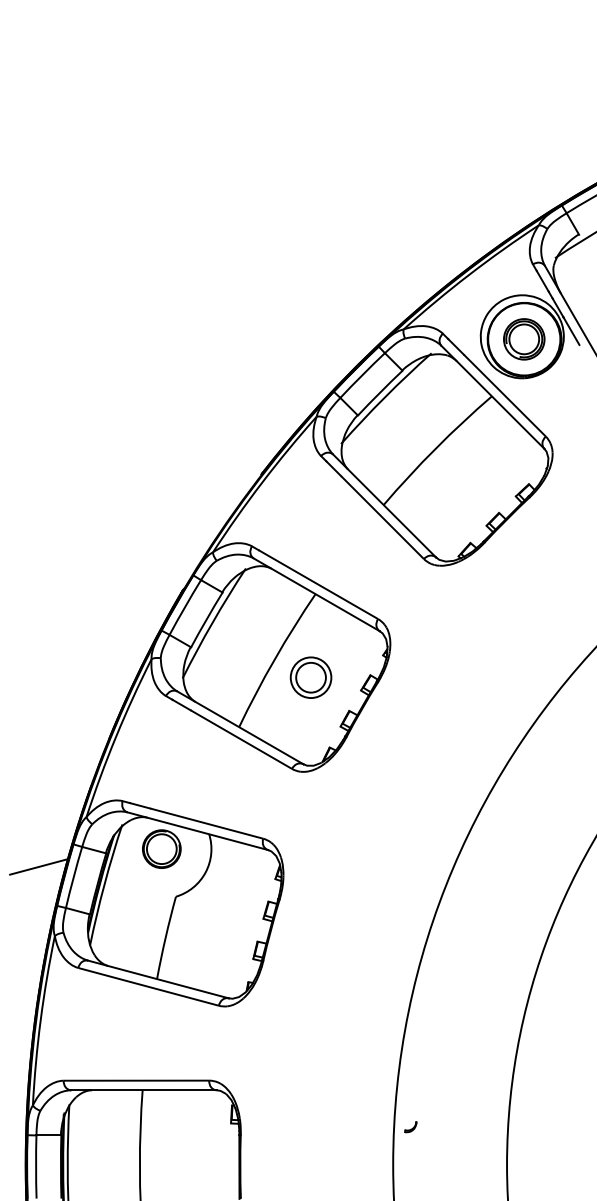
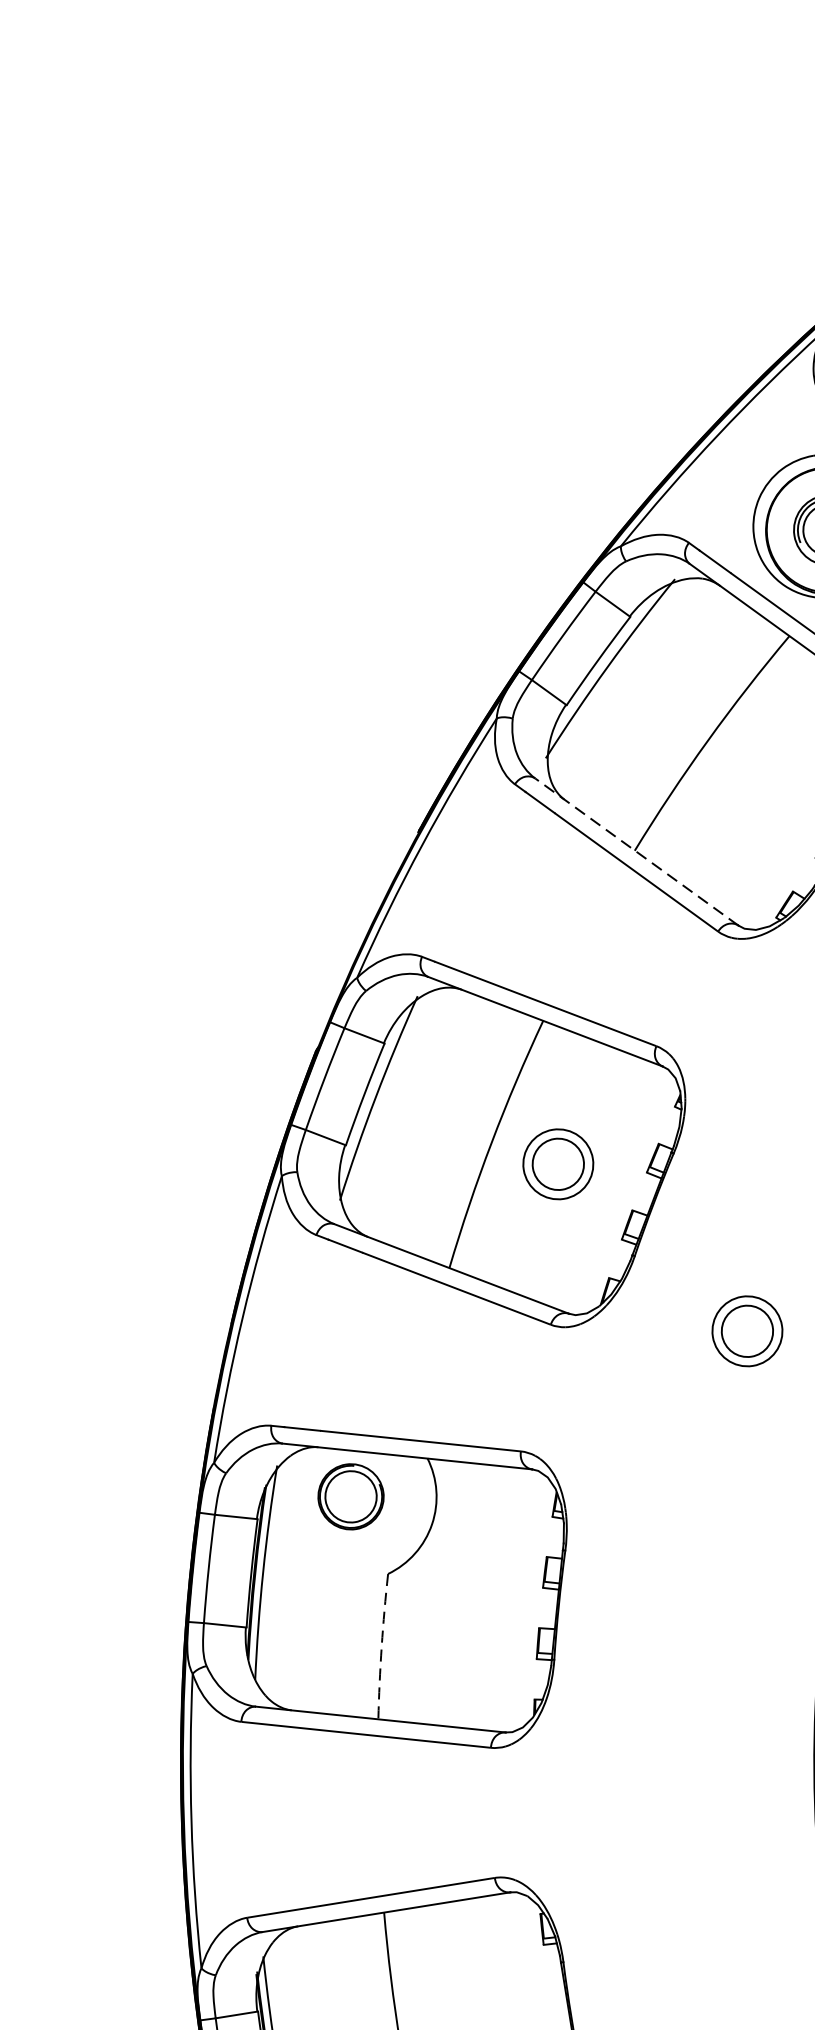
line: (384, 506) -> (636, 852), solid -> dashed
part: (403, 790) -> (746, 1331), added
line: (38, 866) -> (145, 1559), removed
arc: (165, 937) -> (381, 1646), solid -> dashed

